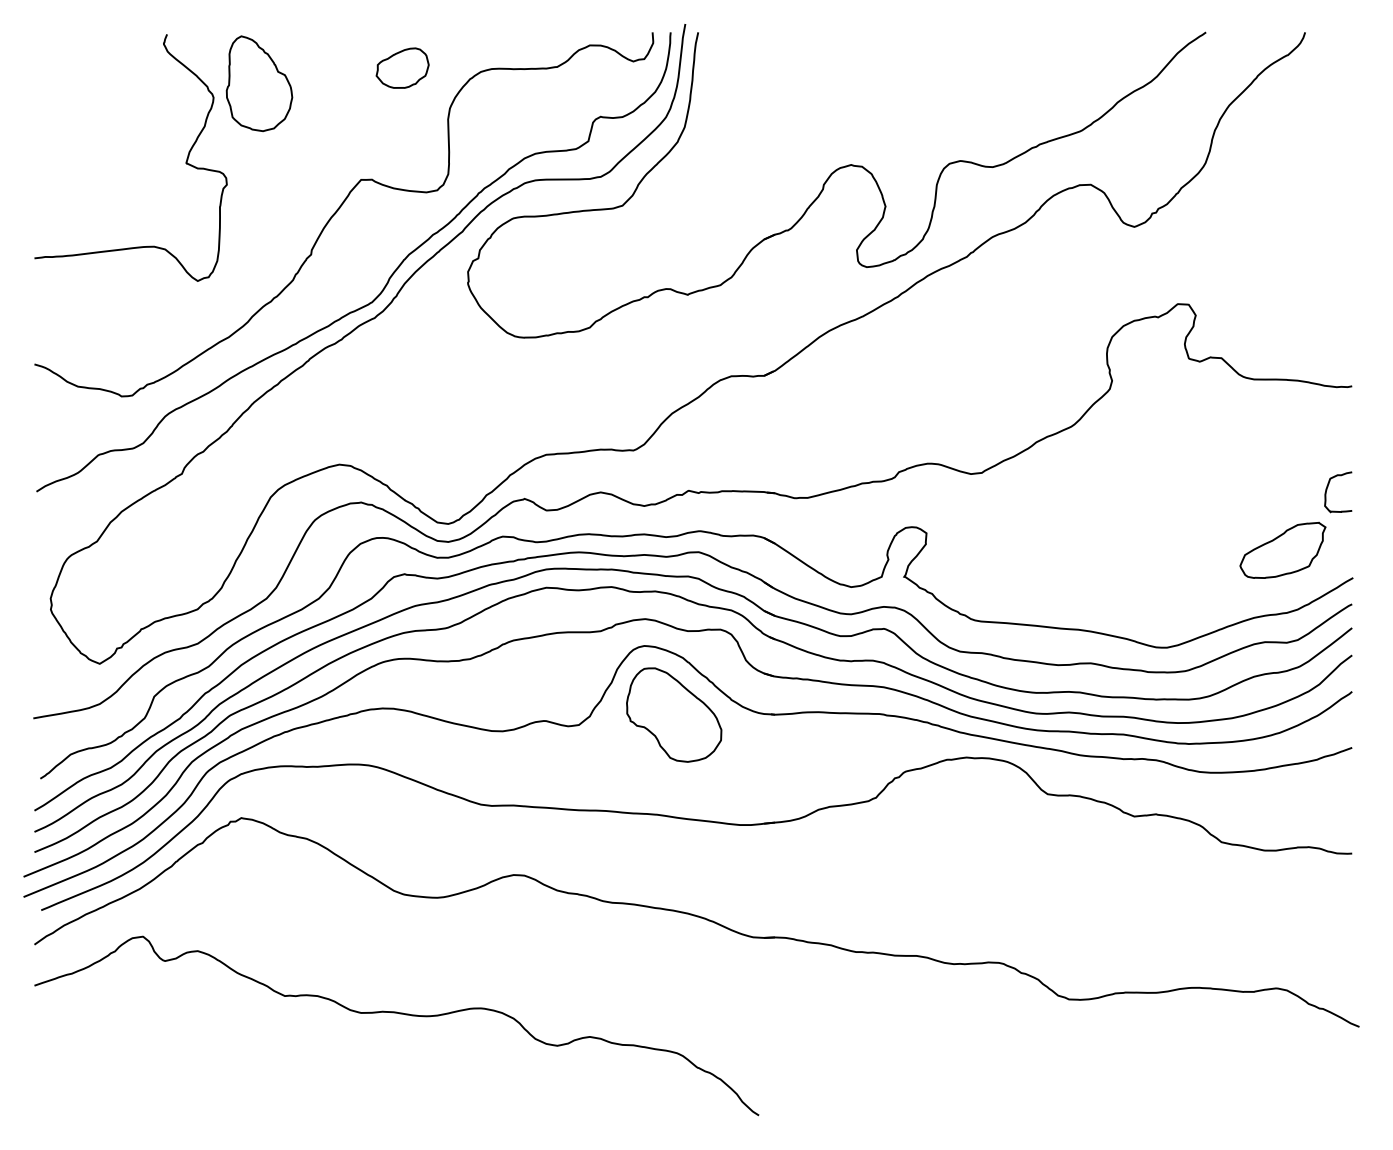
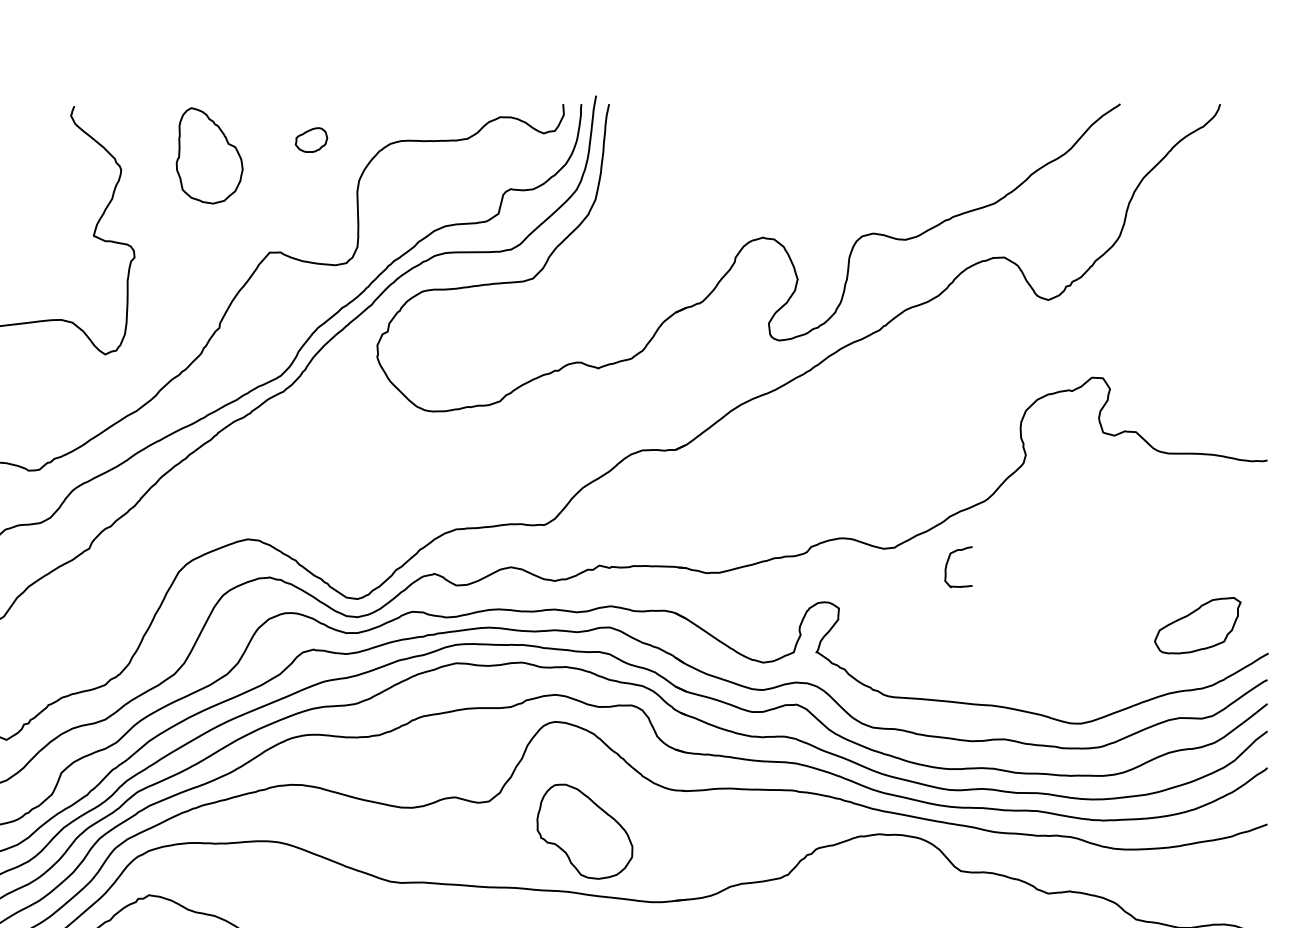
part: (402, 67) -> (311, 139), size x0.6
part: (259, 83) -> (209, 155), moved
curve: (1328, 487) -> (948, 562), moved
part: (674, 714) -> (585, 831), moved

